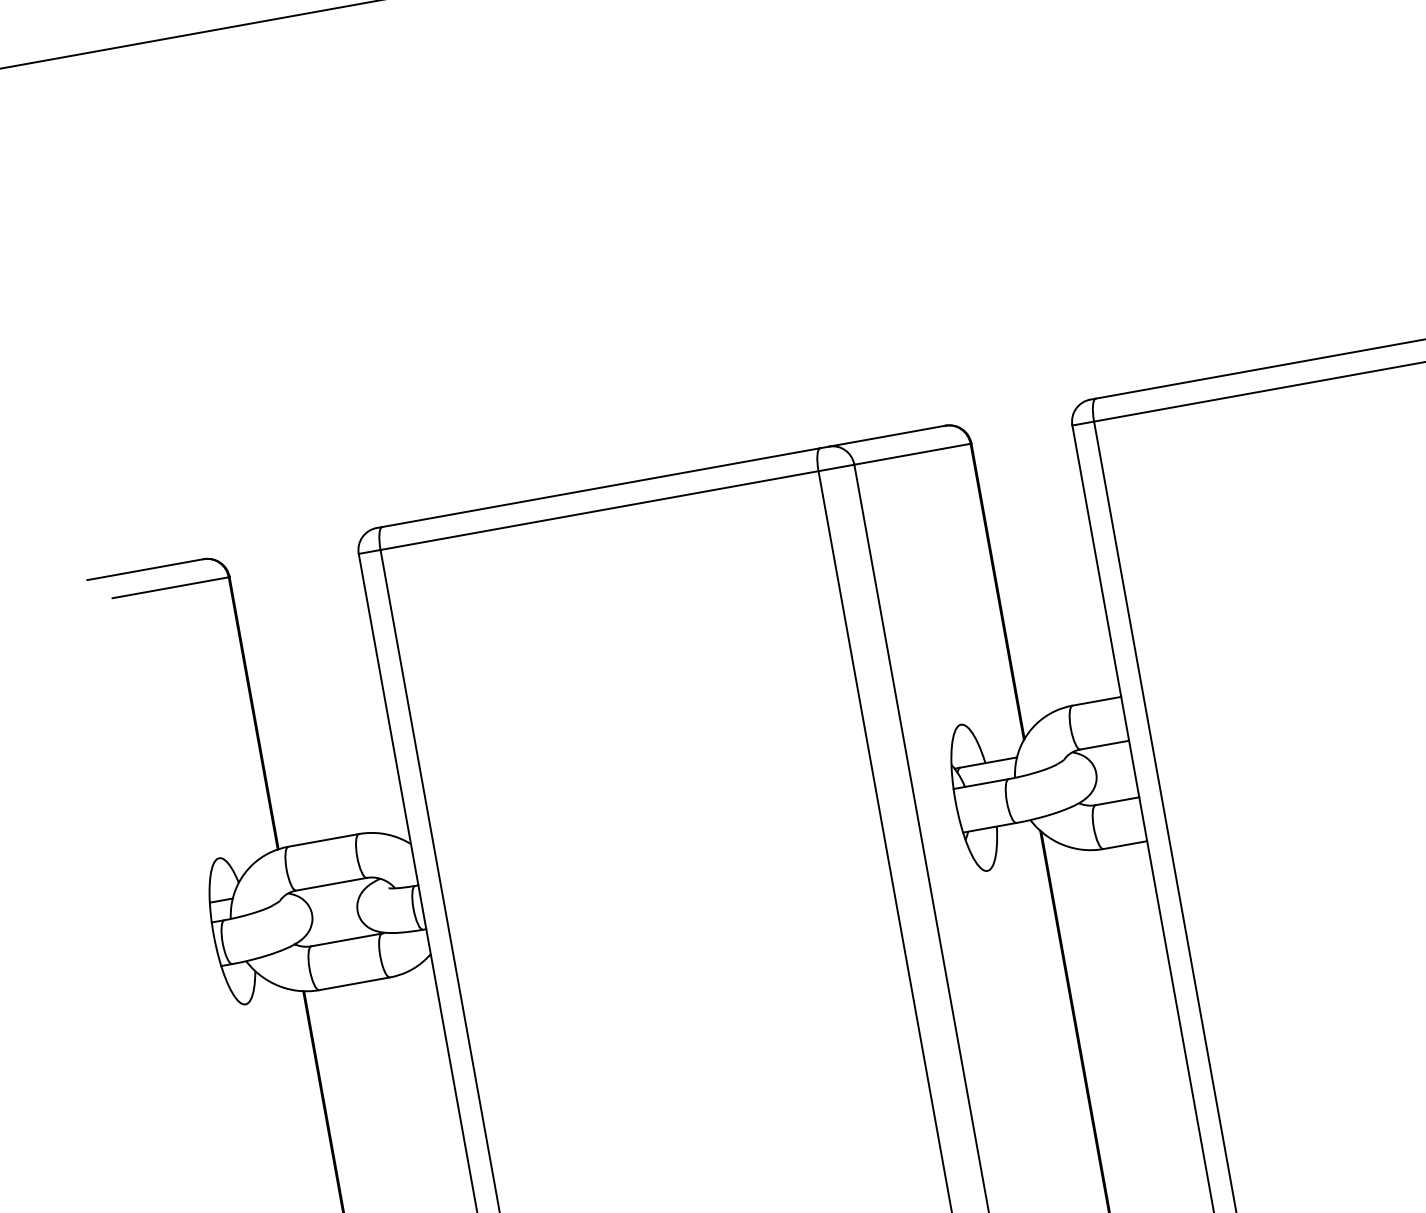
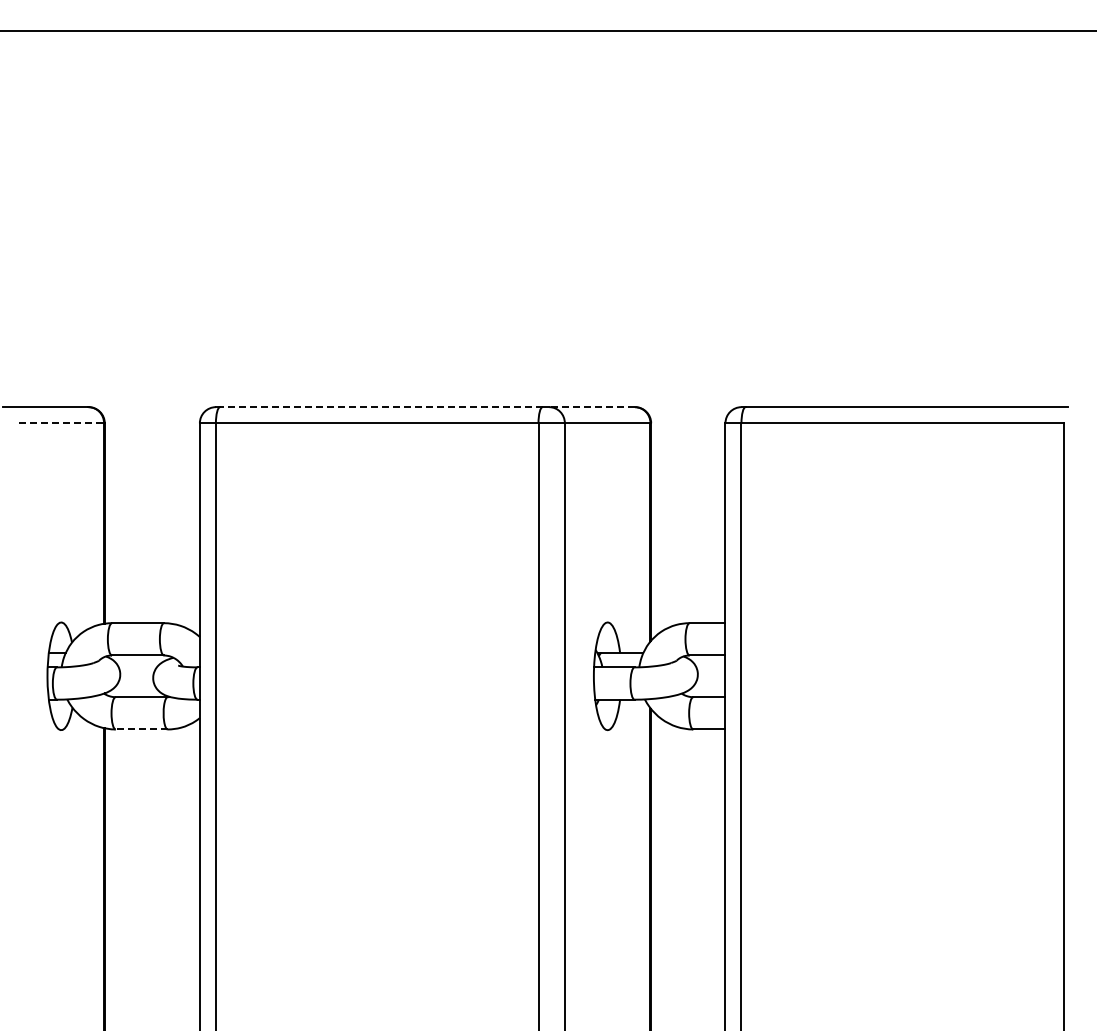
line: (887, 436) -> (592, 407), solid -> dashed
line: (600, 488) -> (380, 407), solid -> dashed
line: (170, 587) -> (61, 423), solid -> dashed
line: (354, 983) -> (141, 729), solid -> dashed

